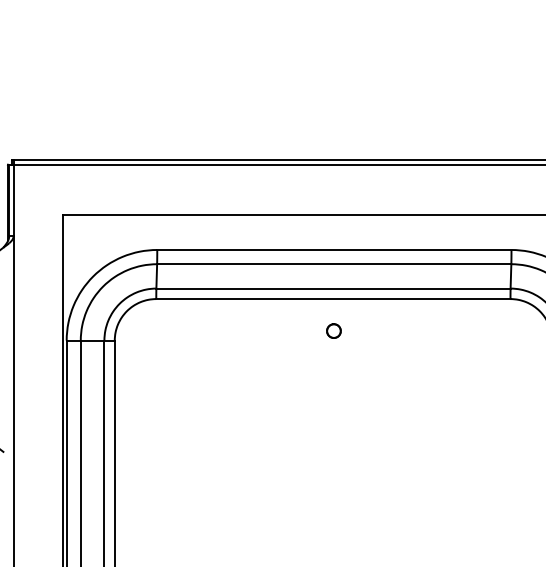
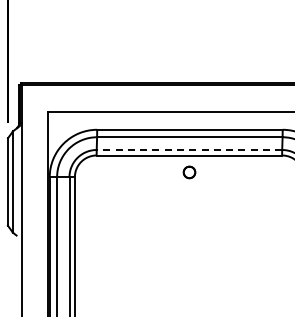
line: (333, 289) -> (189, 150), solid -> dashed
part: (333, 329) -> (189, 171), size x1.6

